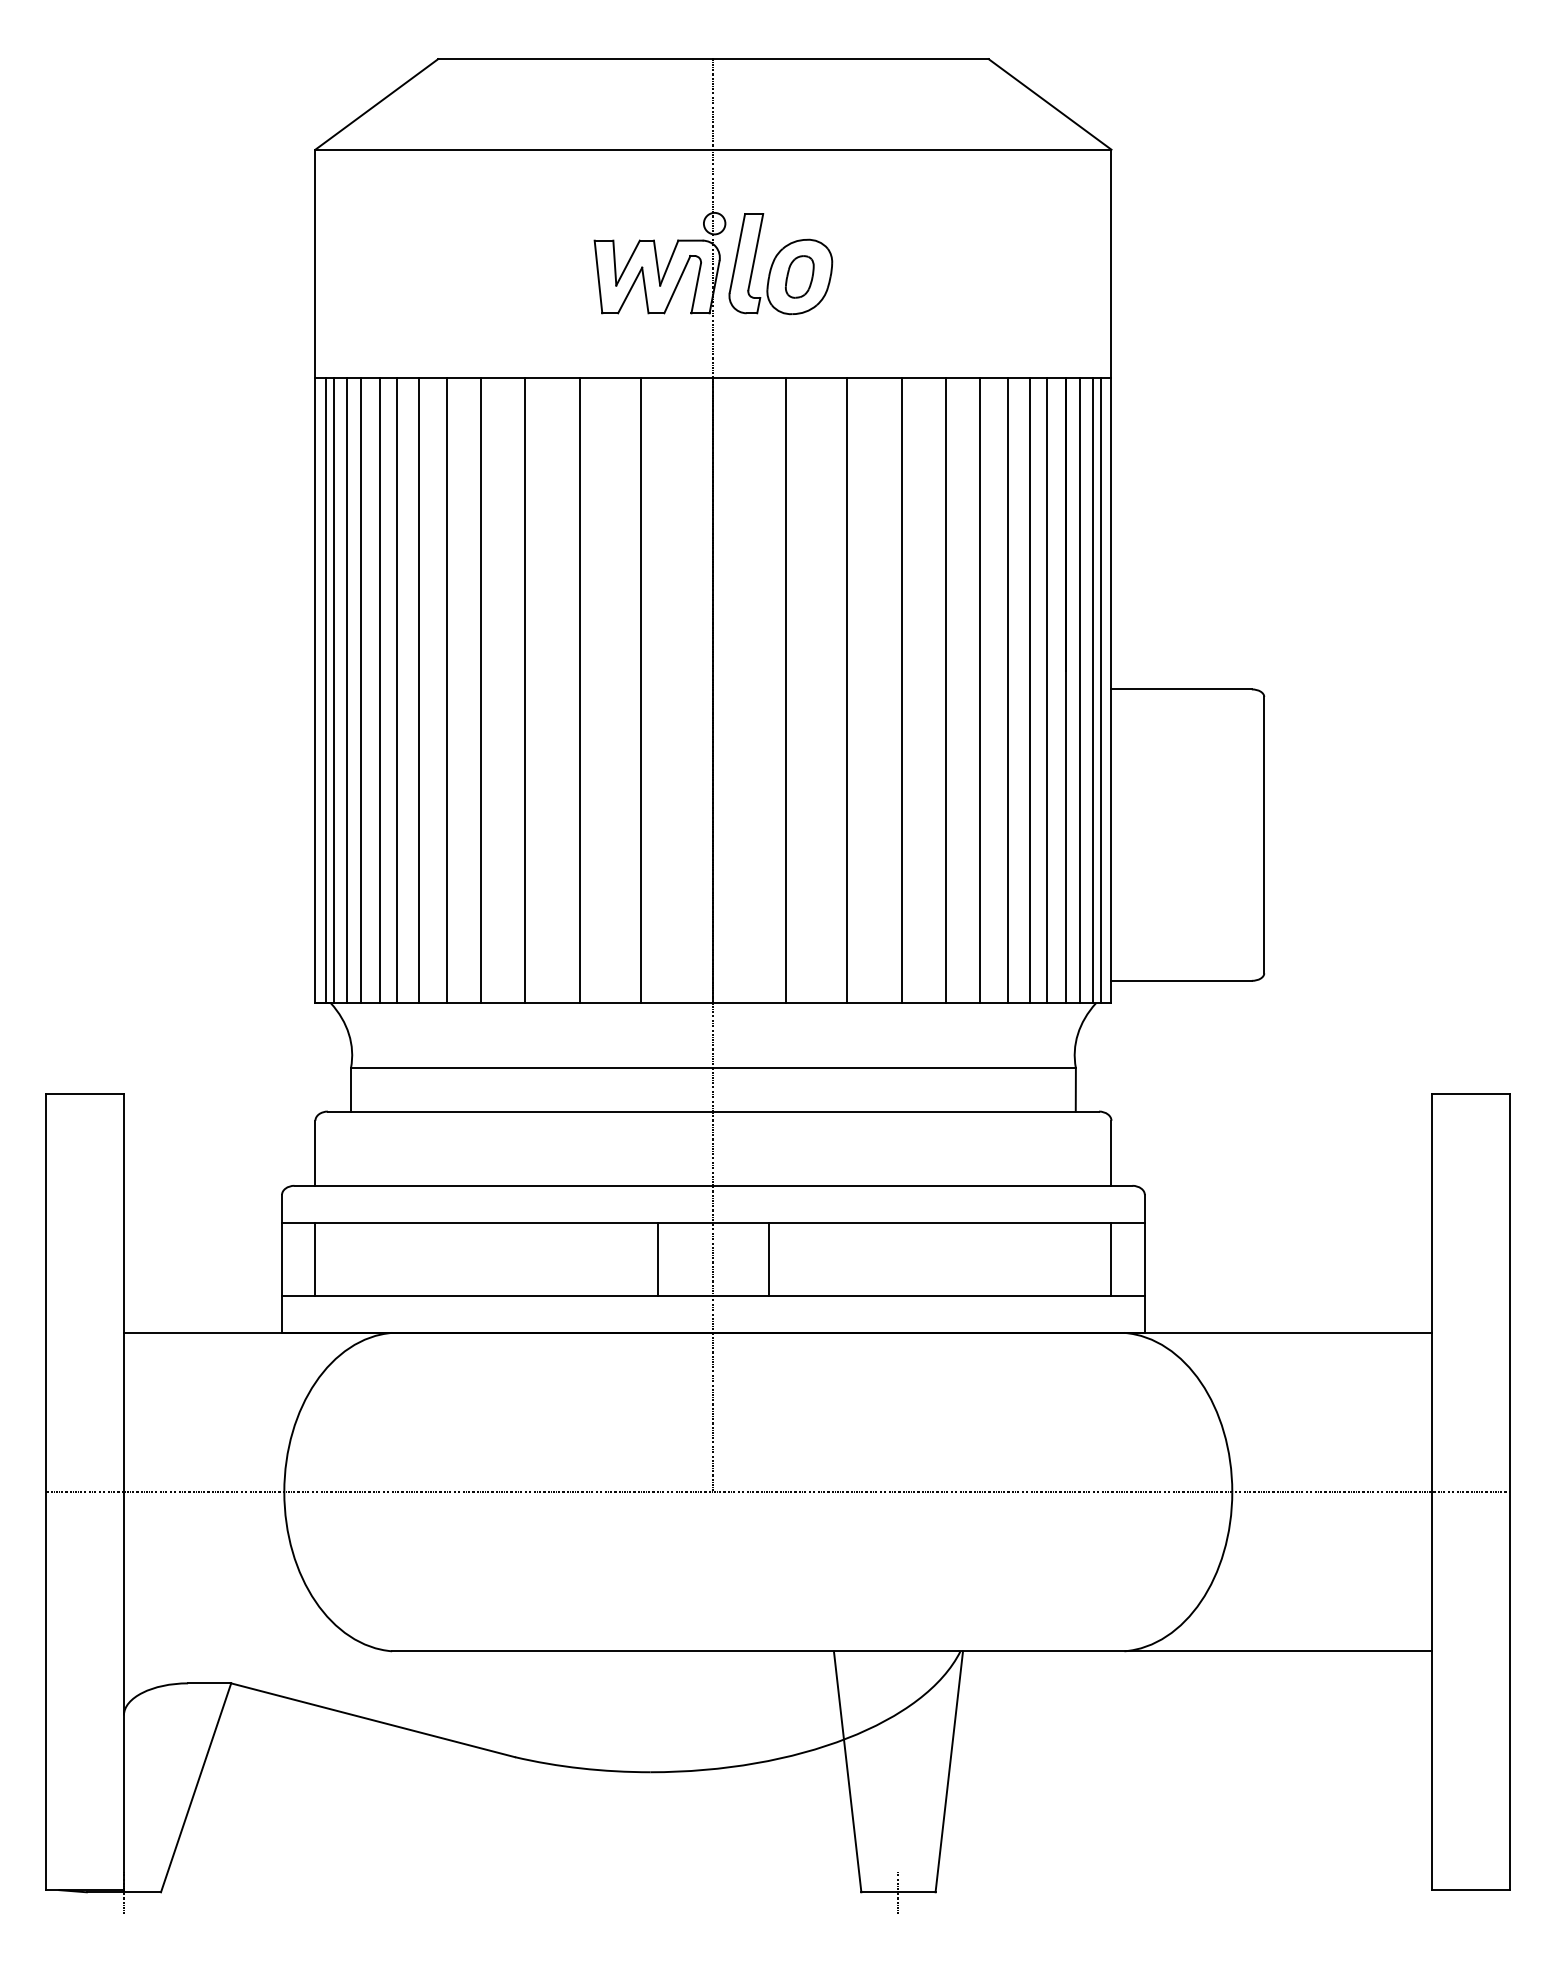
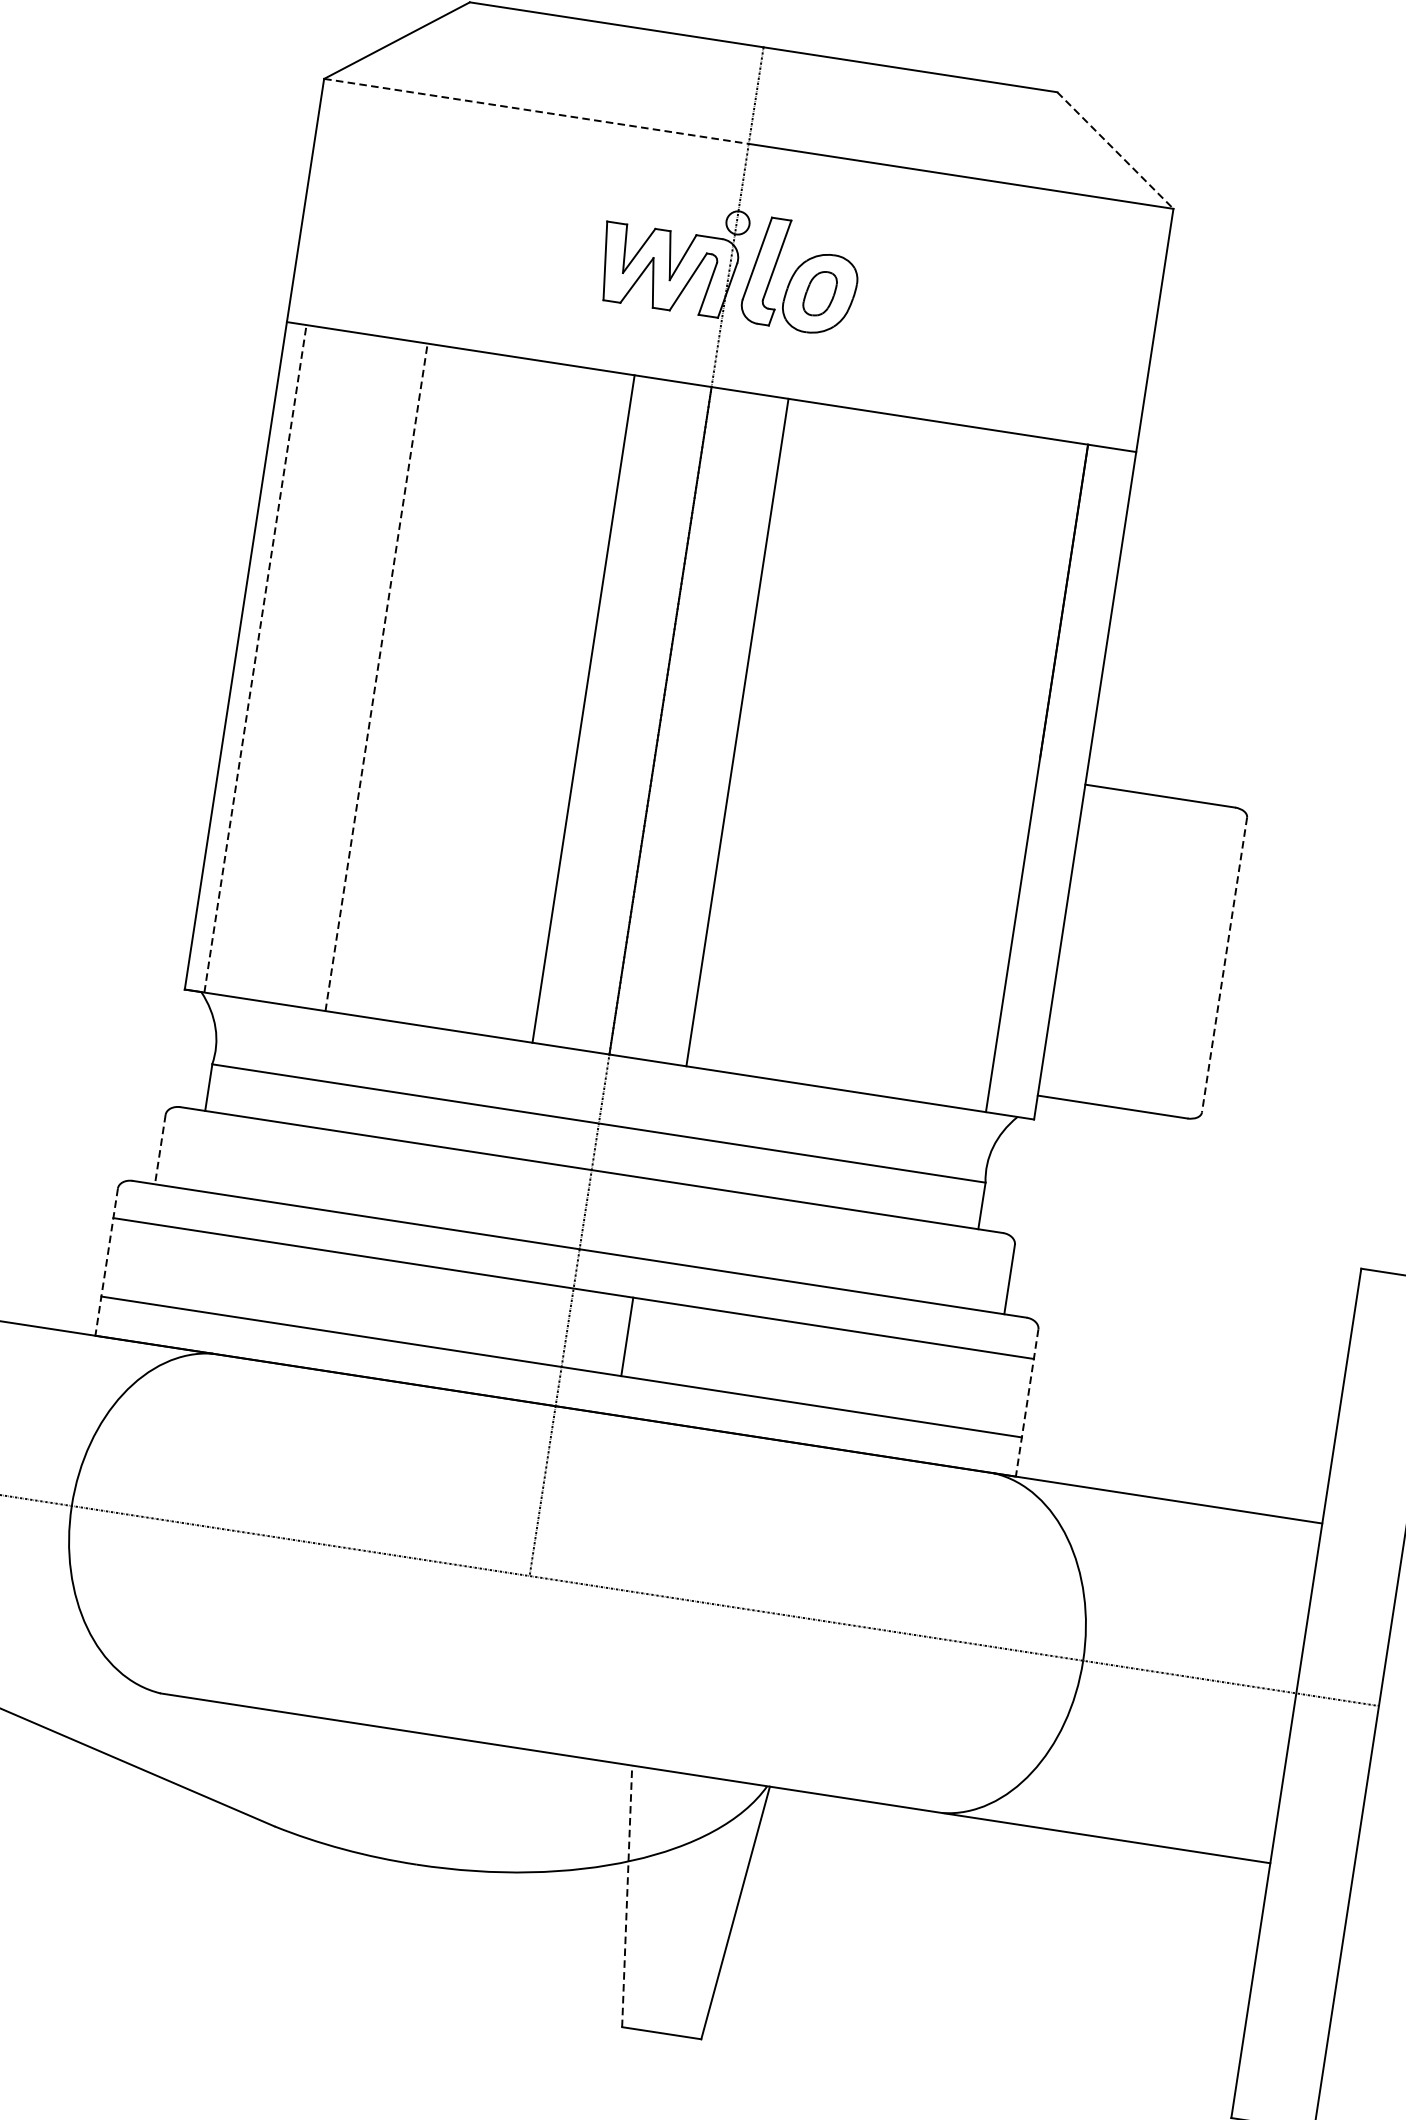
line: (1050, 104) -> (1115, 150), solid -> dashed
line: (514, 149) -> (536, 111), solid -> dashed
line: (325, 690) -> (246, 657), removed
line: (333, 690) -> (255, 658), solid -> dashed
line: (346, 690) -> (269, 660), removed
line: (360, 690) -> (283, 663), removed
line: (379, 690) -> (304, 666), removed
line: (397, 690) -> (323, 669), removed
line: (419, 690) -> (346, 672), removed
line: (447, 690) -> (376, 677), solid -> dashed
line: (481, 690) -> (413, 682), removed
line: (525, 690) -> (459, 690), removed
line: (579, 690) -> (517, 698), removed
line: (847, 690) -> (803, 742), removed
line: (901, 690) -> (861, 751), removed
line: (945, 690) -> (908, 758), removed
line: (979, 690) -> (944, 764), removed
line: (1007, 690) -> (974, 768), removed
line: (1029, 690) -> (997, 772), removed
line: (1047, 690) -> (1016, 775), removed
line: (1080, 690) -> (1052, 780), removed
line: (1093, 690) -> (1065, 782), removed
line: (1101, 690) -> (1074, 784), removed
line: (1264, 835) -> (1224, 965), solid -> dashed
line: (315, 1153) -> (160, 1149), solid -> dashed
line: (315, 1259) -> (143, 1262), removed
line: (657, 1259) -> (507, 1318), removed
line: (1111, 1259) -> (992, 1392), removed
line: (282, 1263) -> (107, 1261), solid -> dashed
line: (1144, 1263) -> (1026, 1402), solid -> dashed
line: (847, 1771) -> (627, 1896), solid -> dashed
line: (898, 1891) -> (661, 2032), removed

